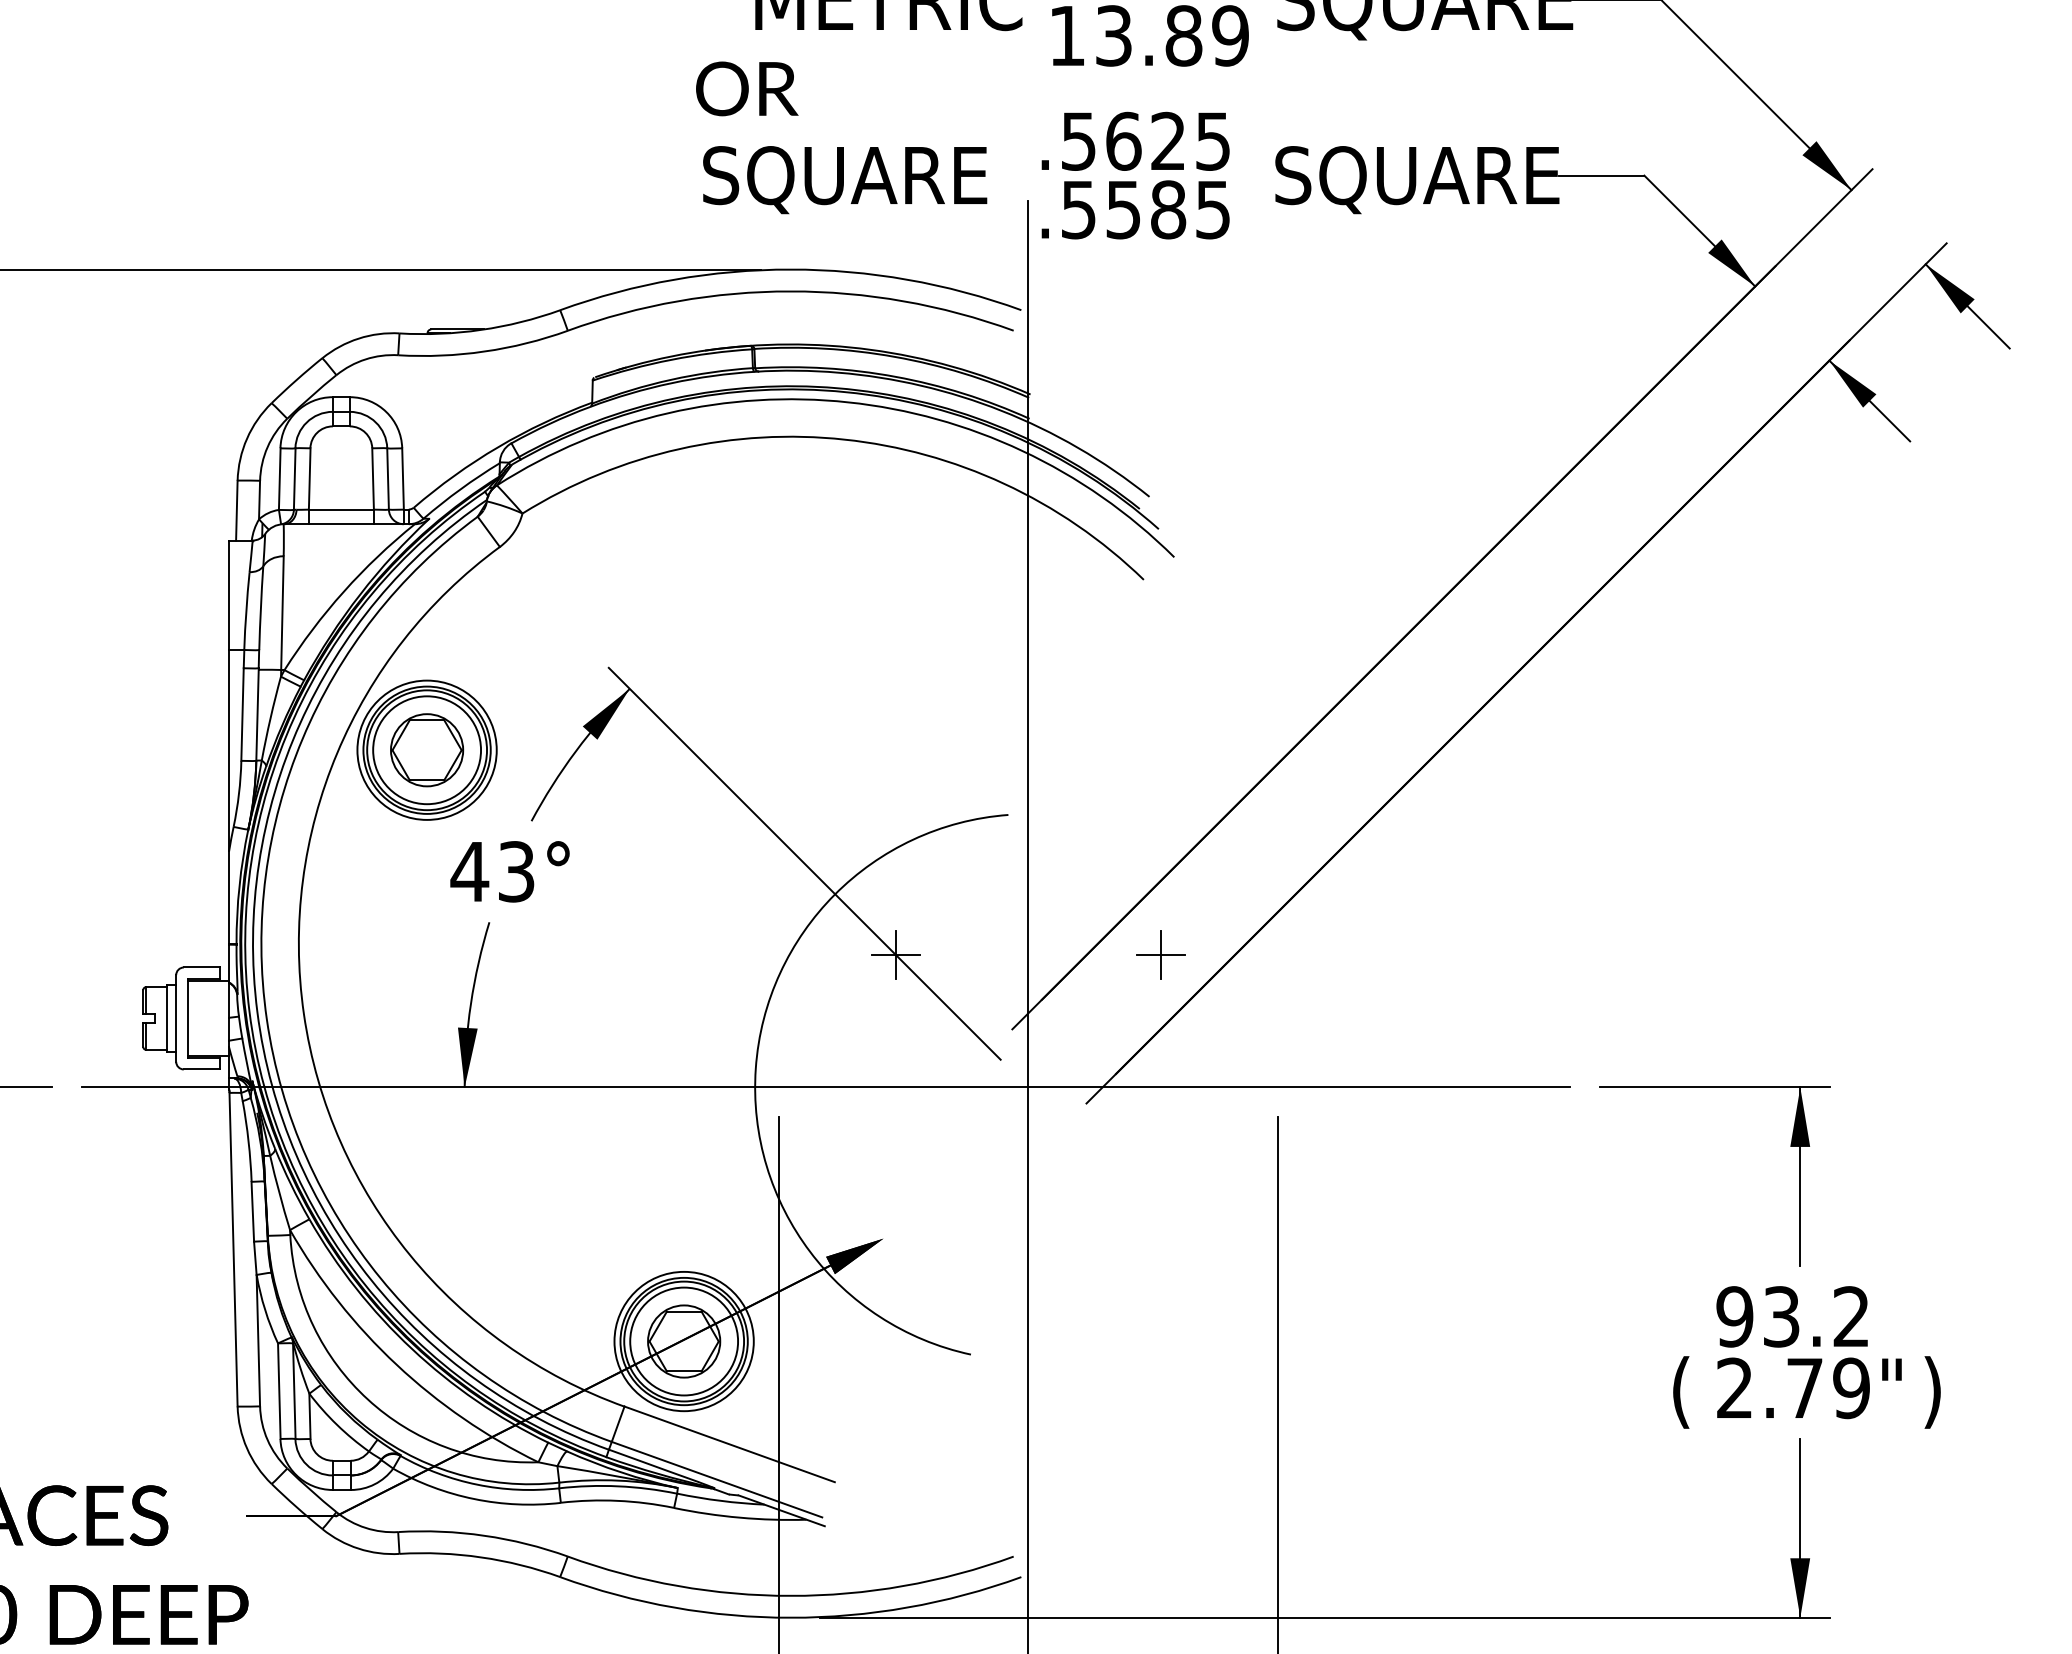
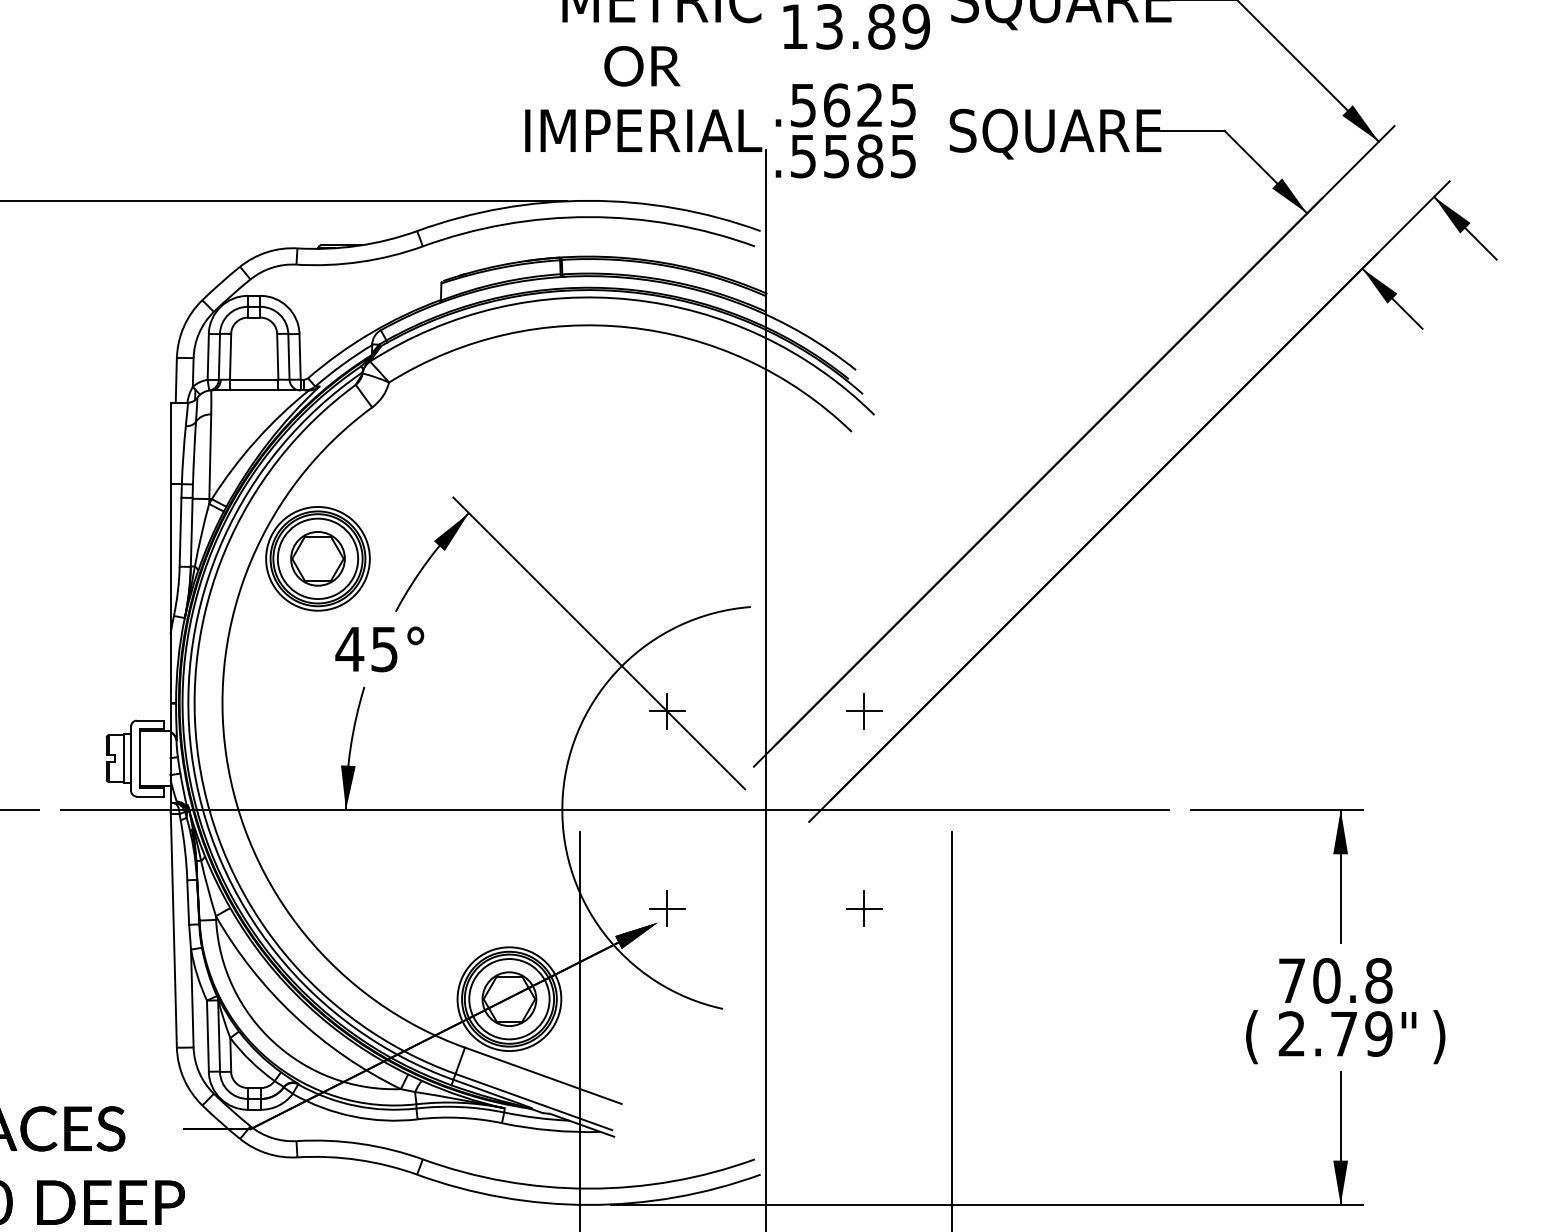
text: (747, 89) -> (642, 66), moved
text: (862, 179) -> (642, 133), SQUARE -> IMPERIAL
text: (516, 870) -> (384, 648), 43° -> 45°
part: (896, 1219) -> (667, 908), added
part: (1160, 1219) -> (864, 908), added
text: (1793, 1316) -> (1335, 980), 93.2 -> 70.8

